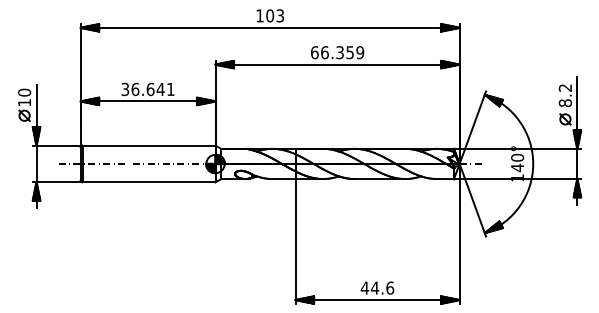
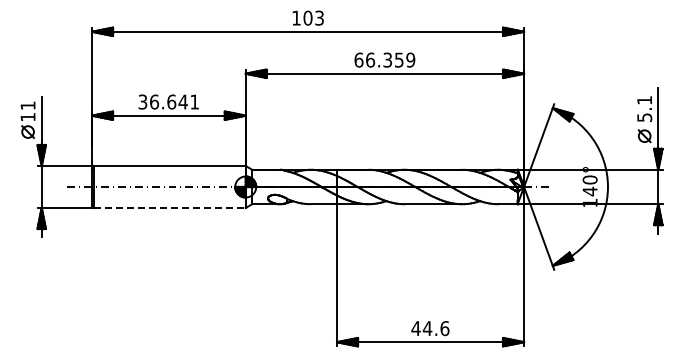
text: (24, 92) -> (27, 105), 10 -> 11
text: (565, 95) -> (644, 109), 8.2 -> 5.1
line: (148, 181) -> (169, 207), solid -> dashed

